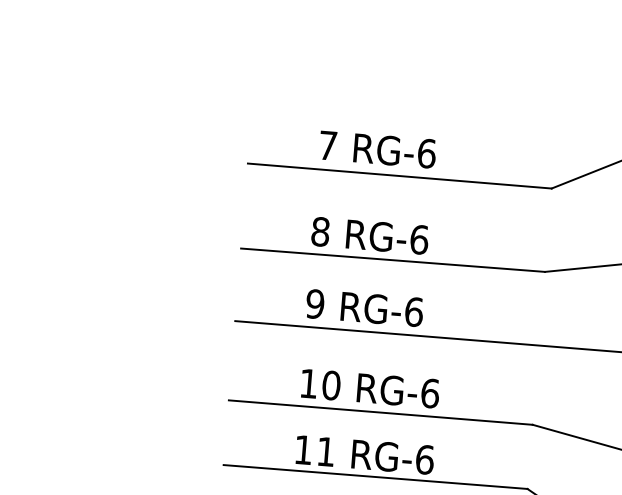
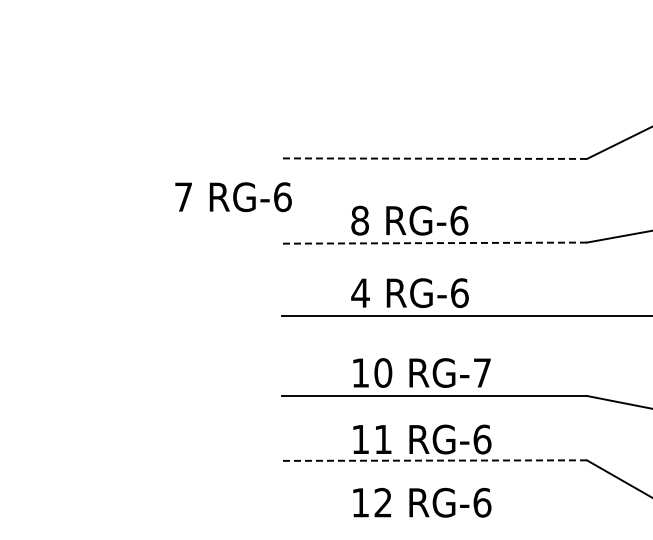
text: (377, 150) -> (233, 197), moved
line: (399, 175) -> (434, 158), solid -> dashed
line: (392, 260) -> (434, 243), solid -> dashed
text: (315, 304) -> (360, 293), 9 -> 4
text: (430, 393) -> (482, 372), RG-6 -> RG-7
line: (375, 476) -> (434, 460), solid -> dashed

